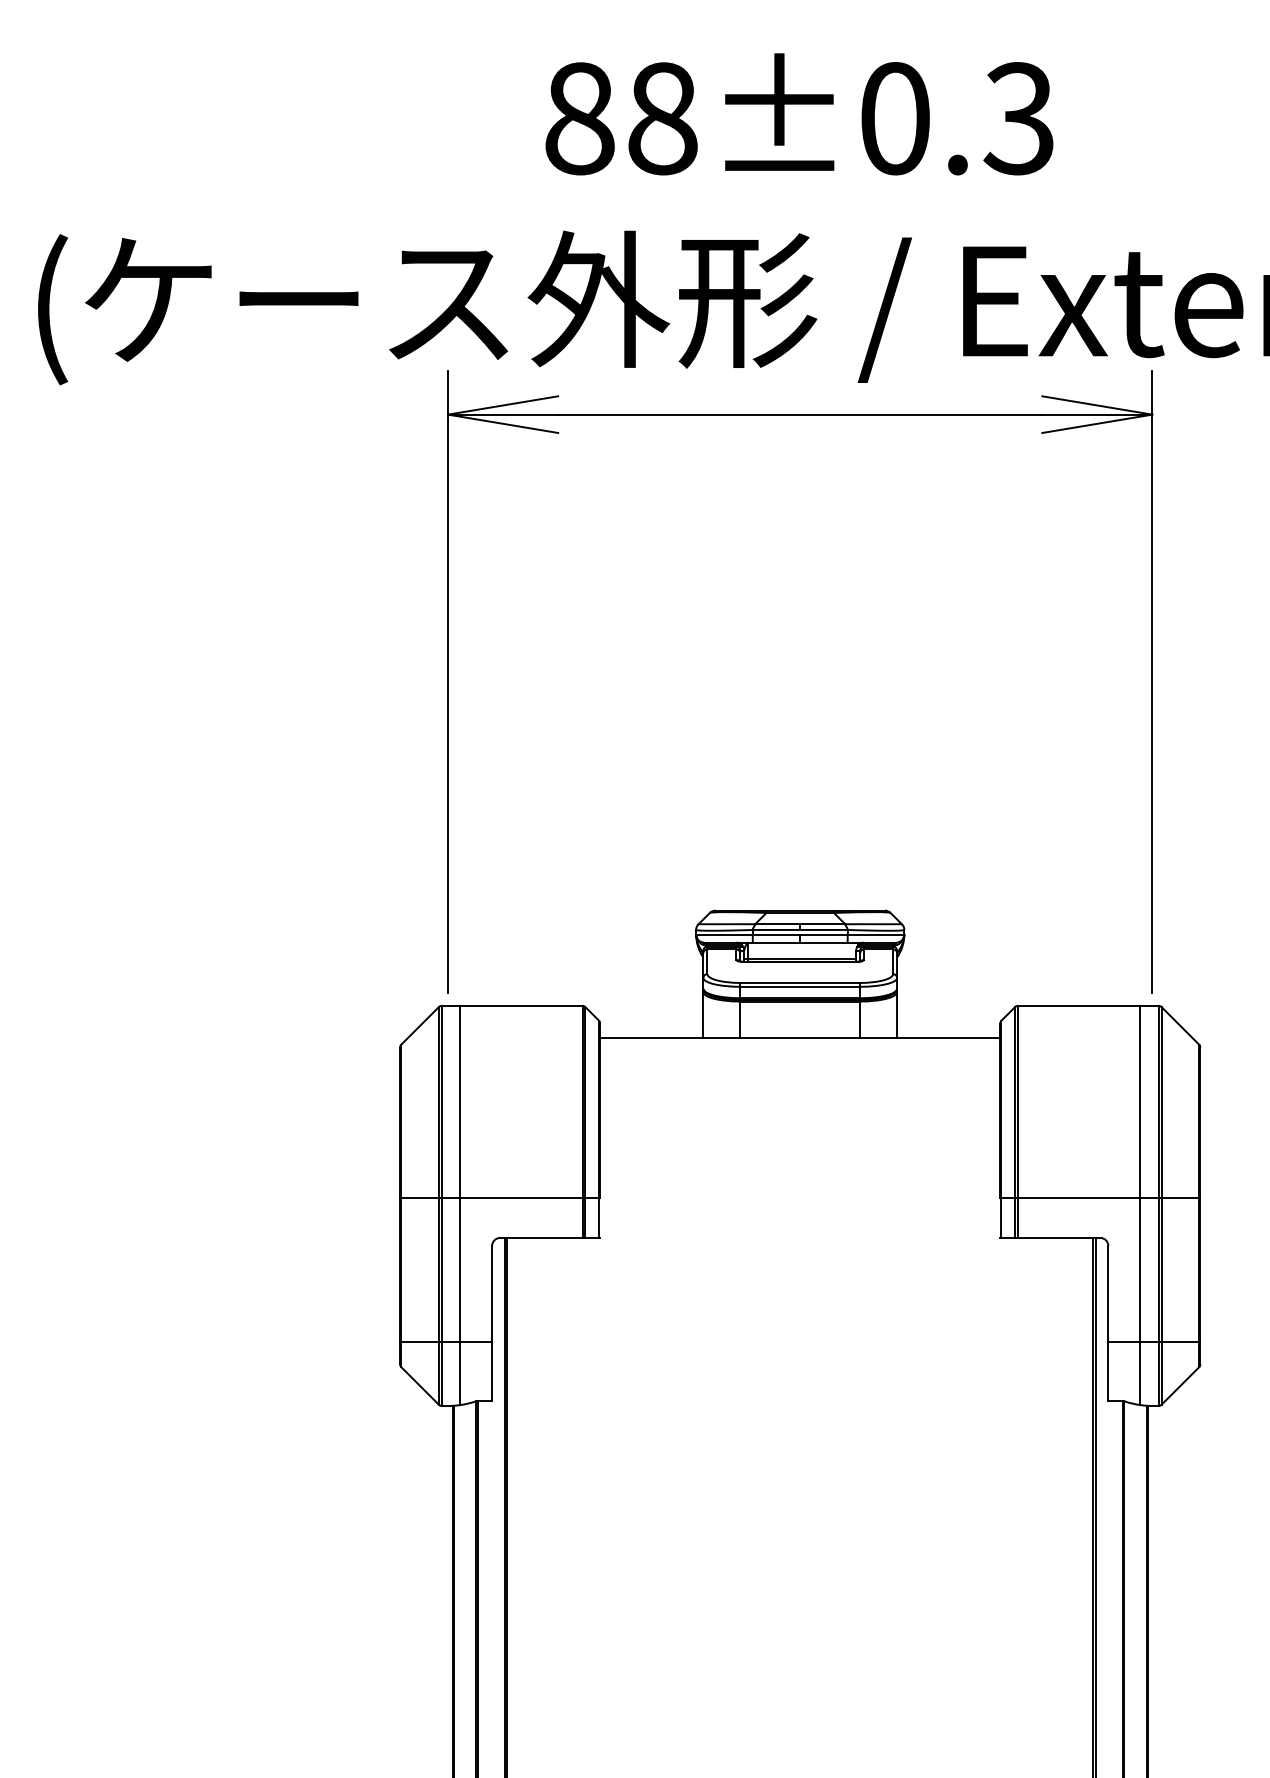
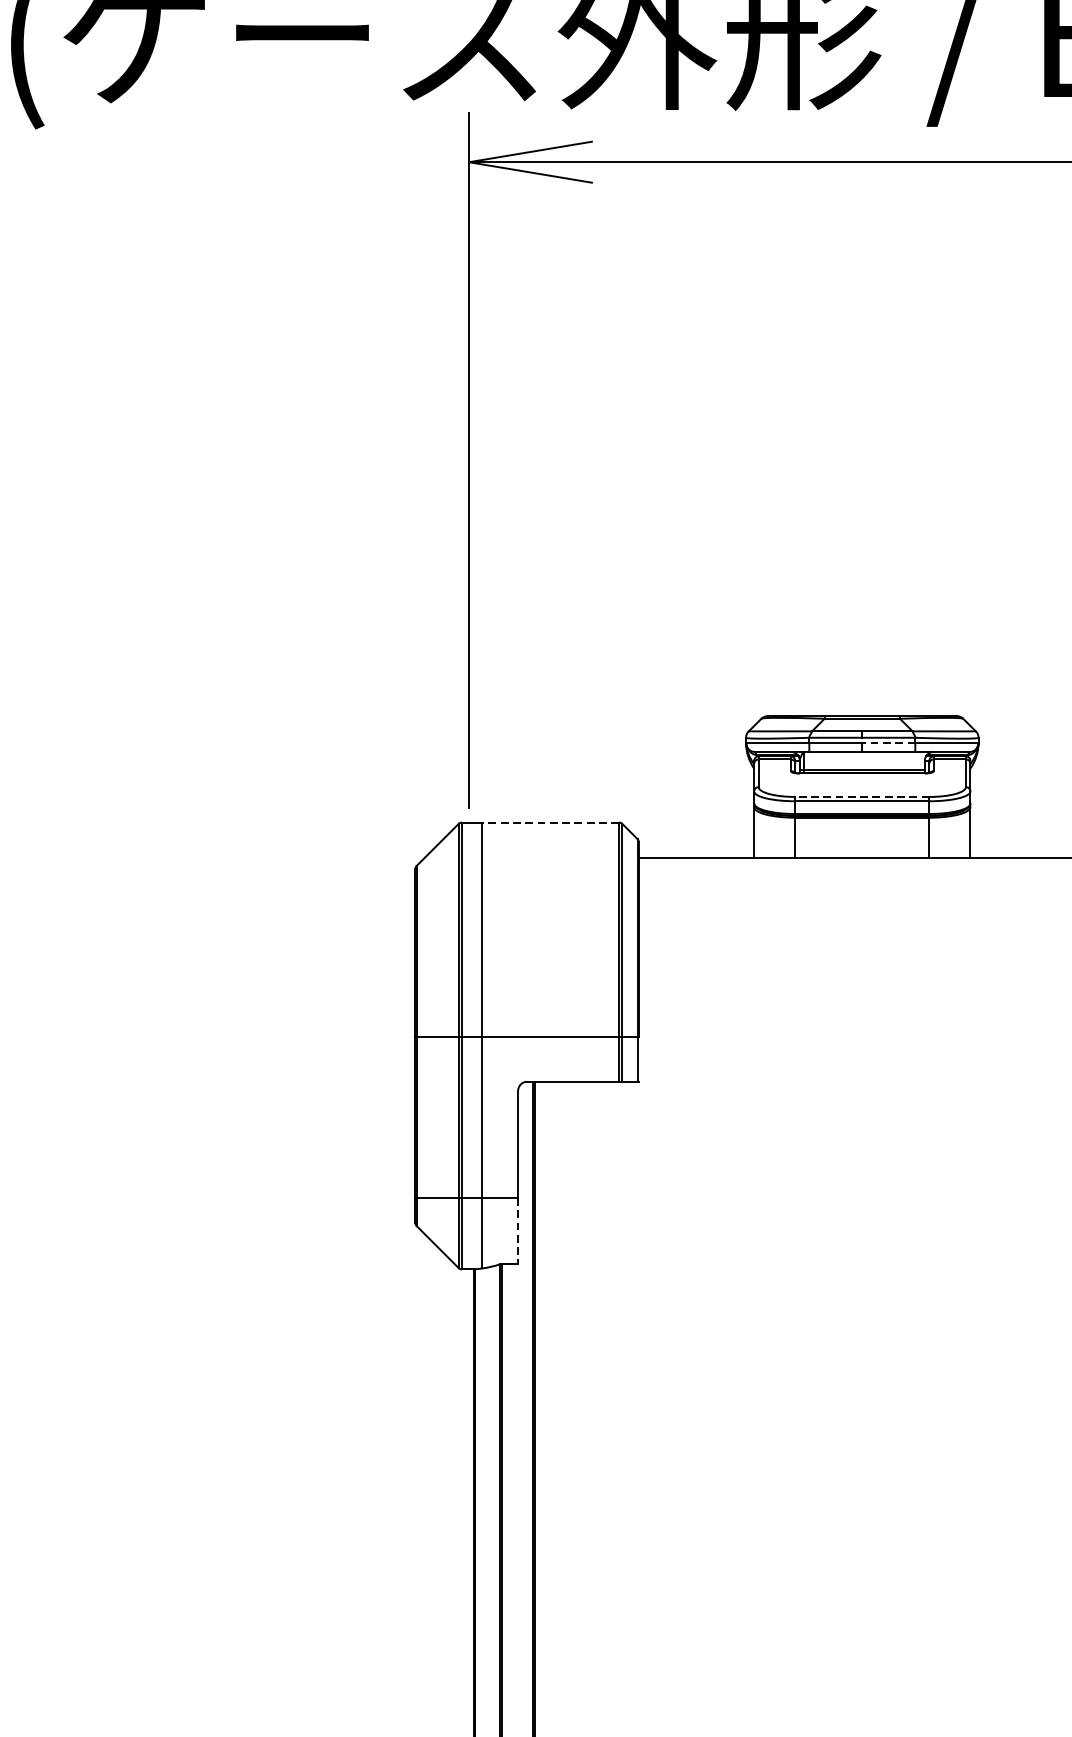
line: (823, 934) -> (888, 742), solid -> dashed
line: (799, 982) -> (861, 796), solid -> dashed
line: (520, 1005) -> (549, 822), solid -> dashed
line: (492, 1371) -> (518, 1230), solid -> dashed

